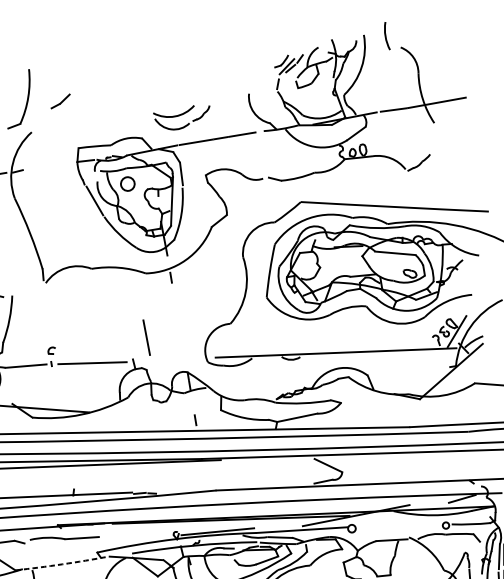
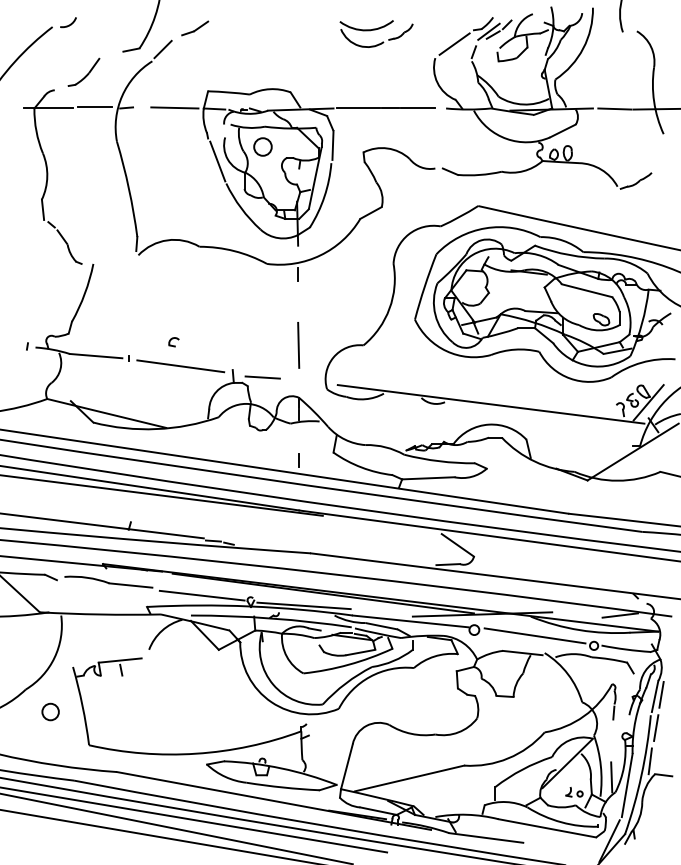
line: (261, 80) -> (454, 43), added
part: (182, 117) -> (376, 33), moved
line: (38, 121) -> (162, 49), added
line: (54, 164) -> (174, 107), added
line: (146, 337) -> (298, 345), moved
part: (51, 351) -> (173, 342), moved
line: (156, 361) -> (262, 377), added
line: (398, 525) -> (534, 635), added
line: (137, 536) -> (201, 595), added
arc: (62, 564) -> (100, 614), dashed -> solid

